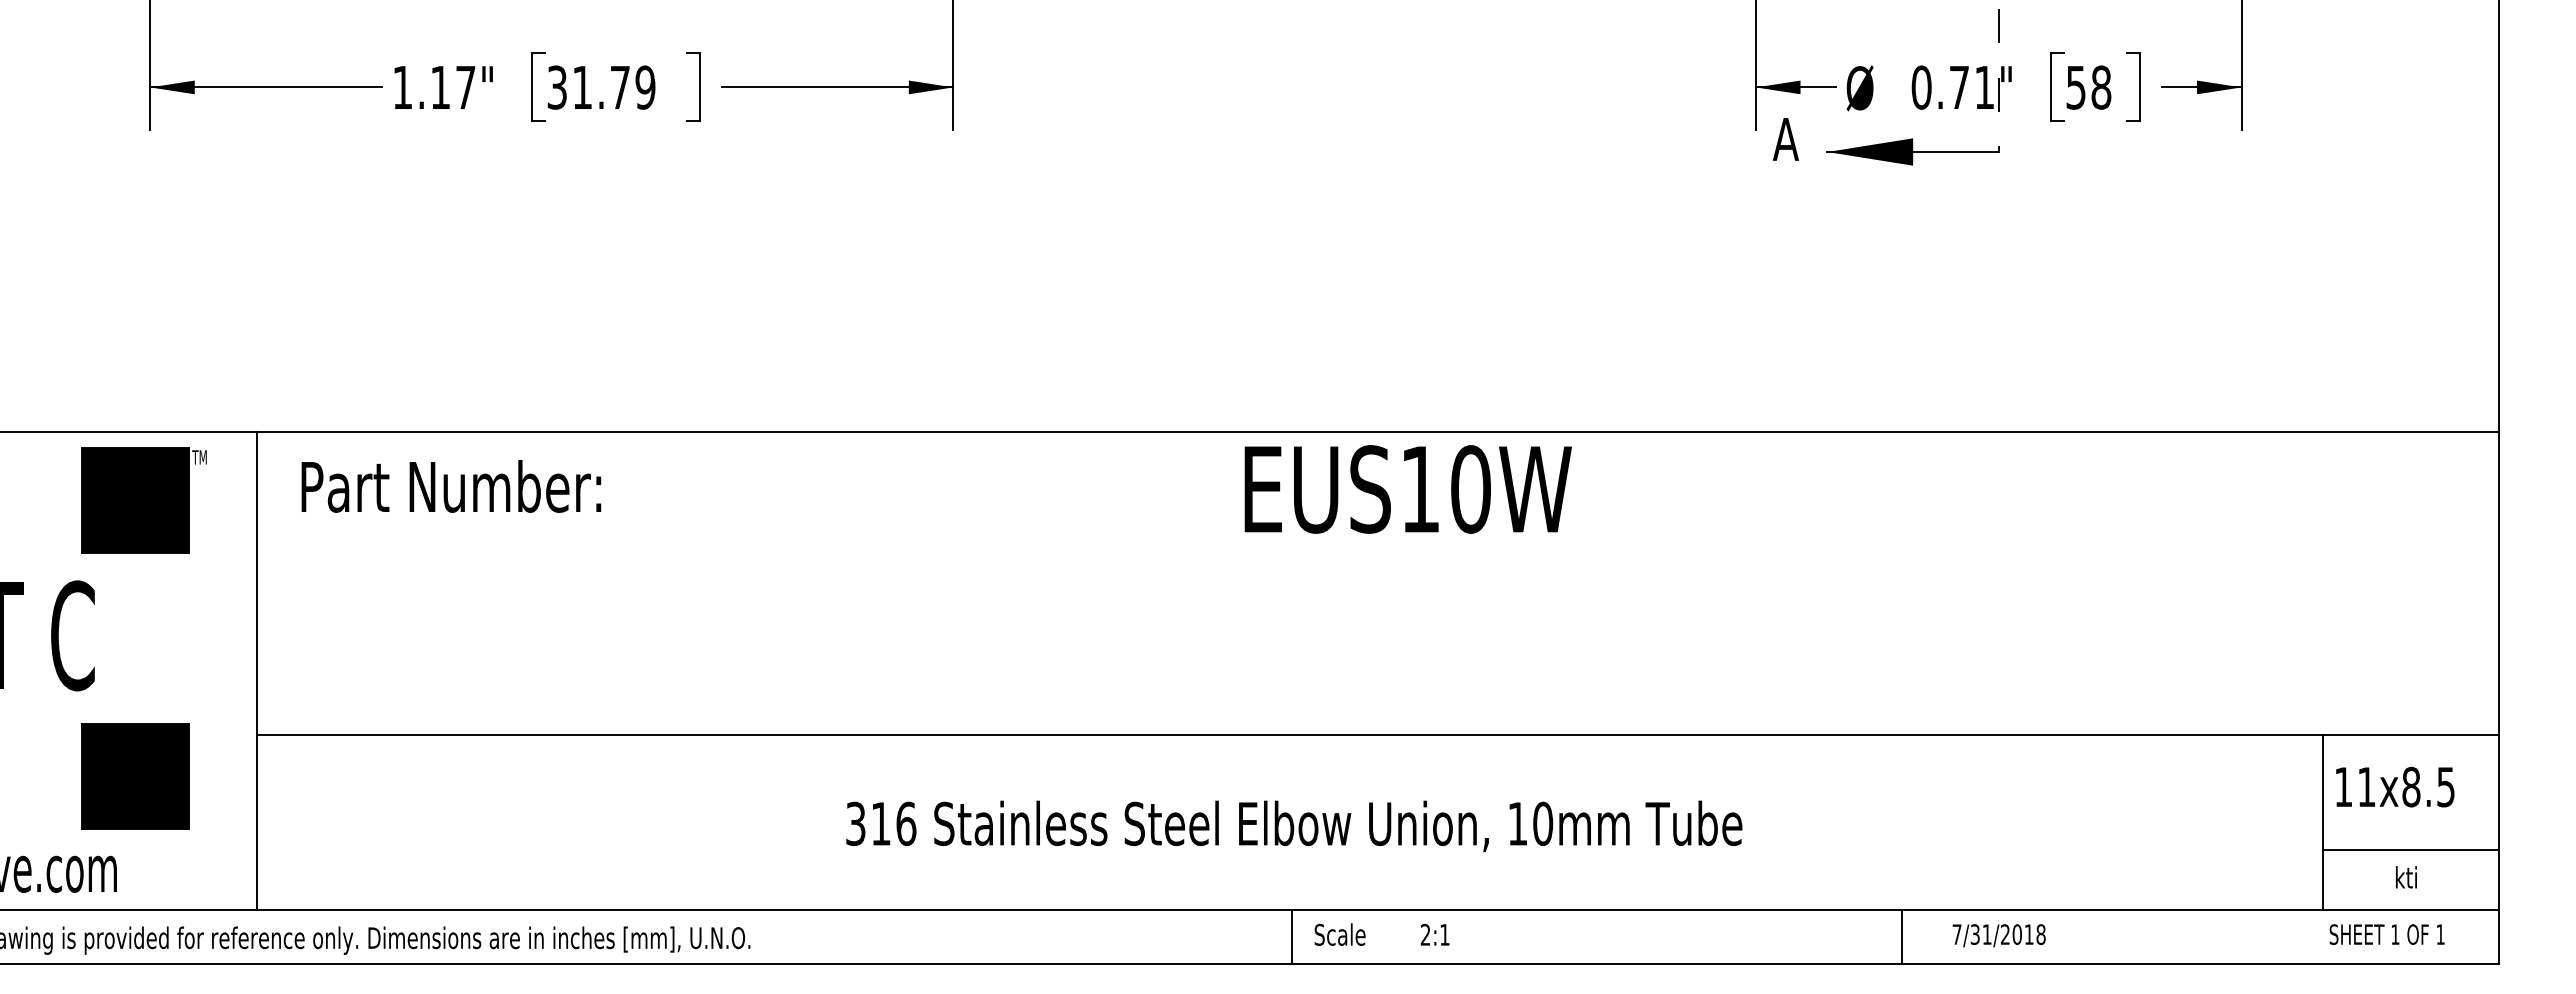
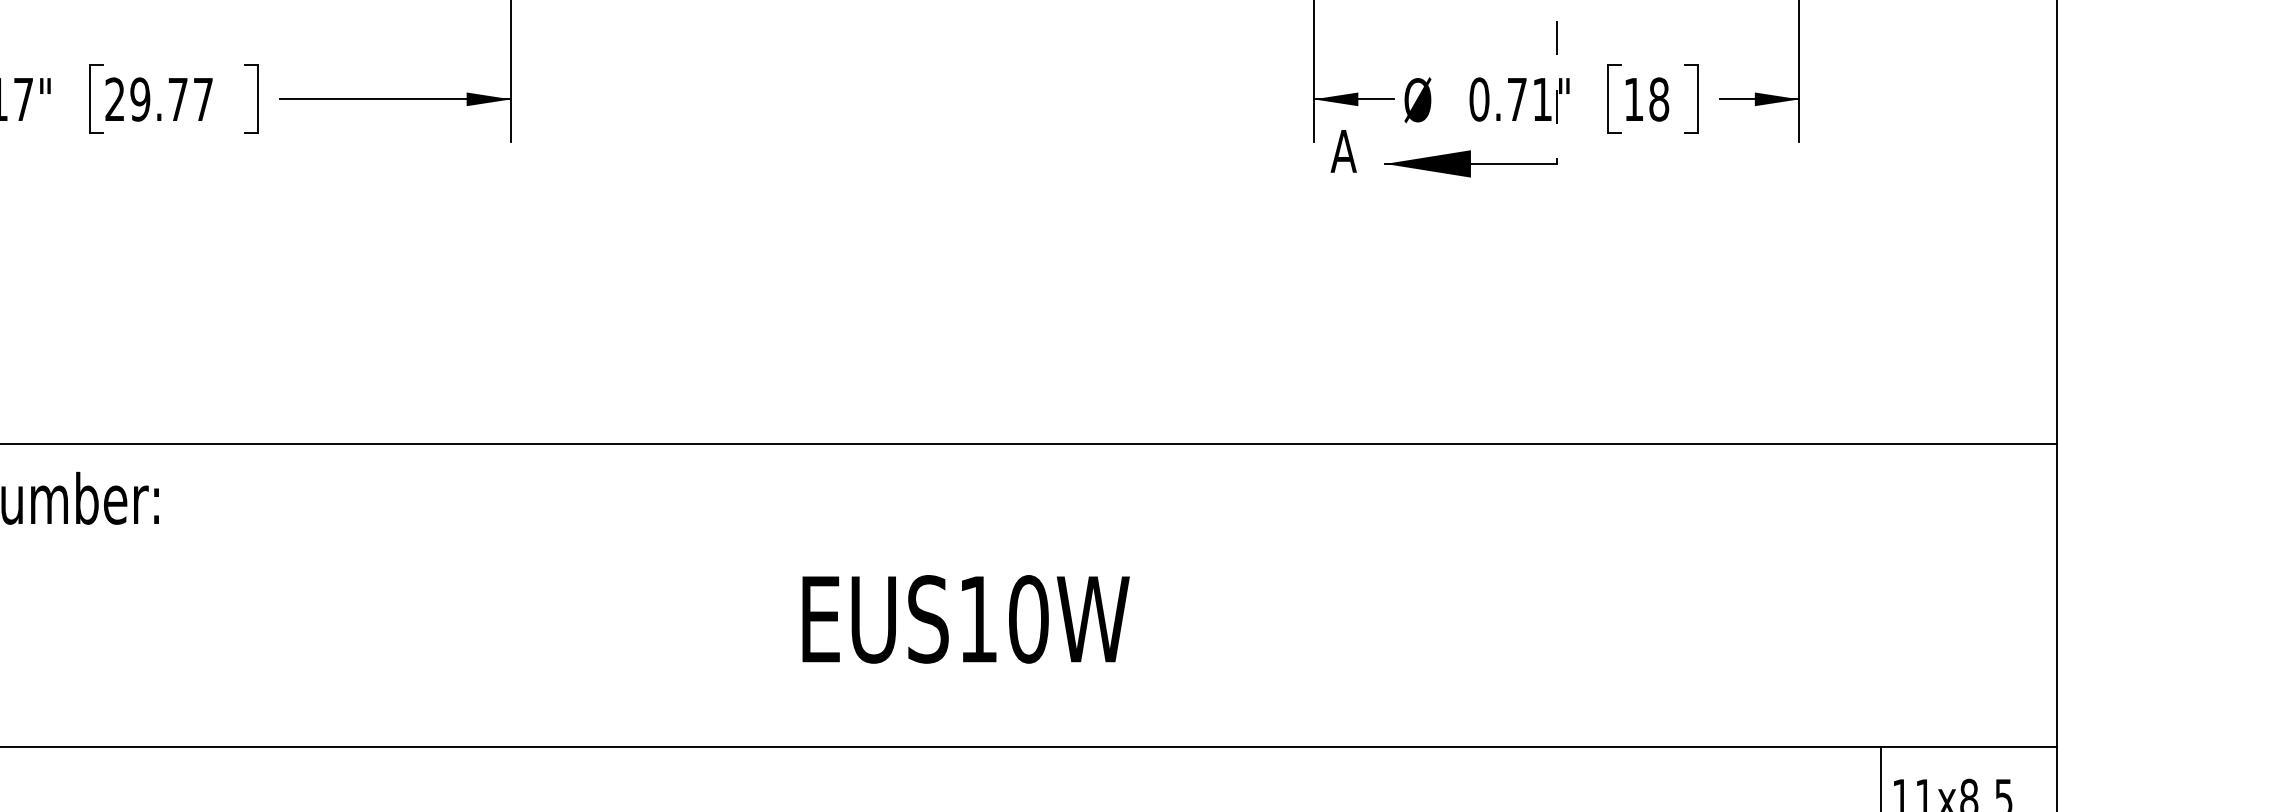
text: (601, 87) -> (159, 99), 31.79 -> 29.77
text: (2075, 87) -> (1633, 99), 58 -> 18
text: (1407, 489) -> (965, 619), moved

